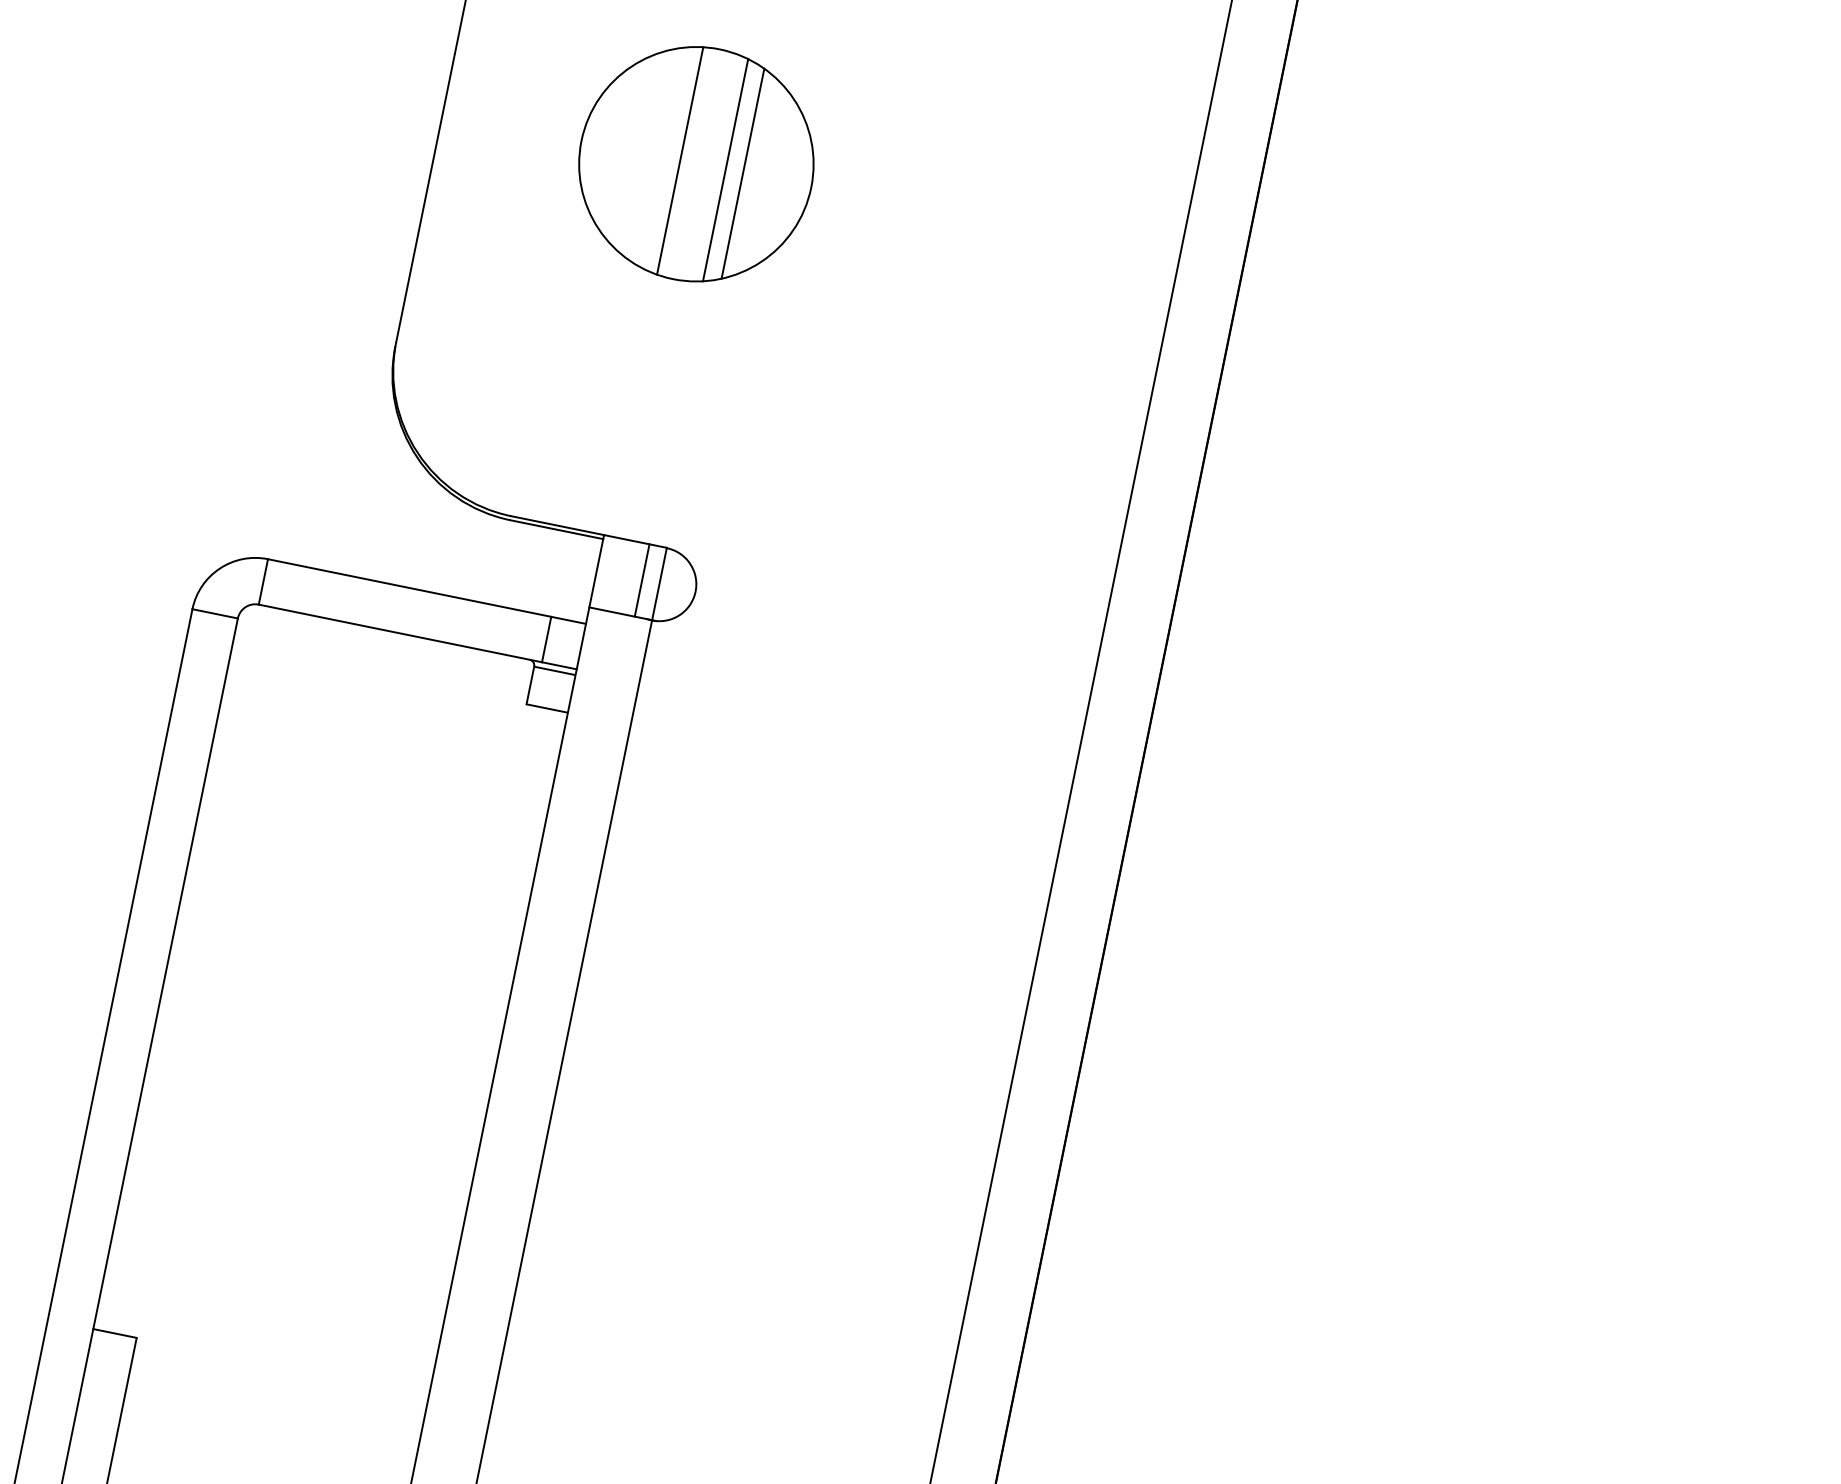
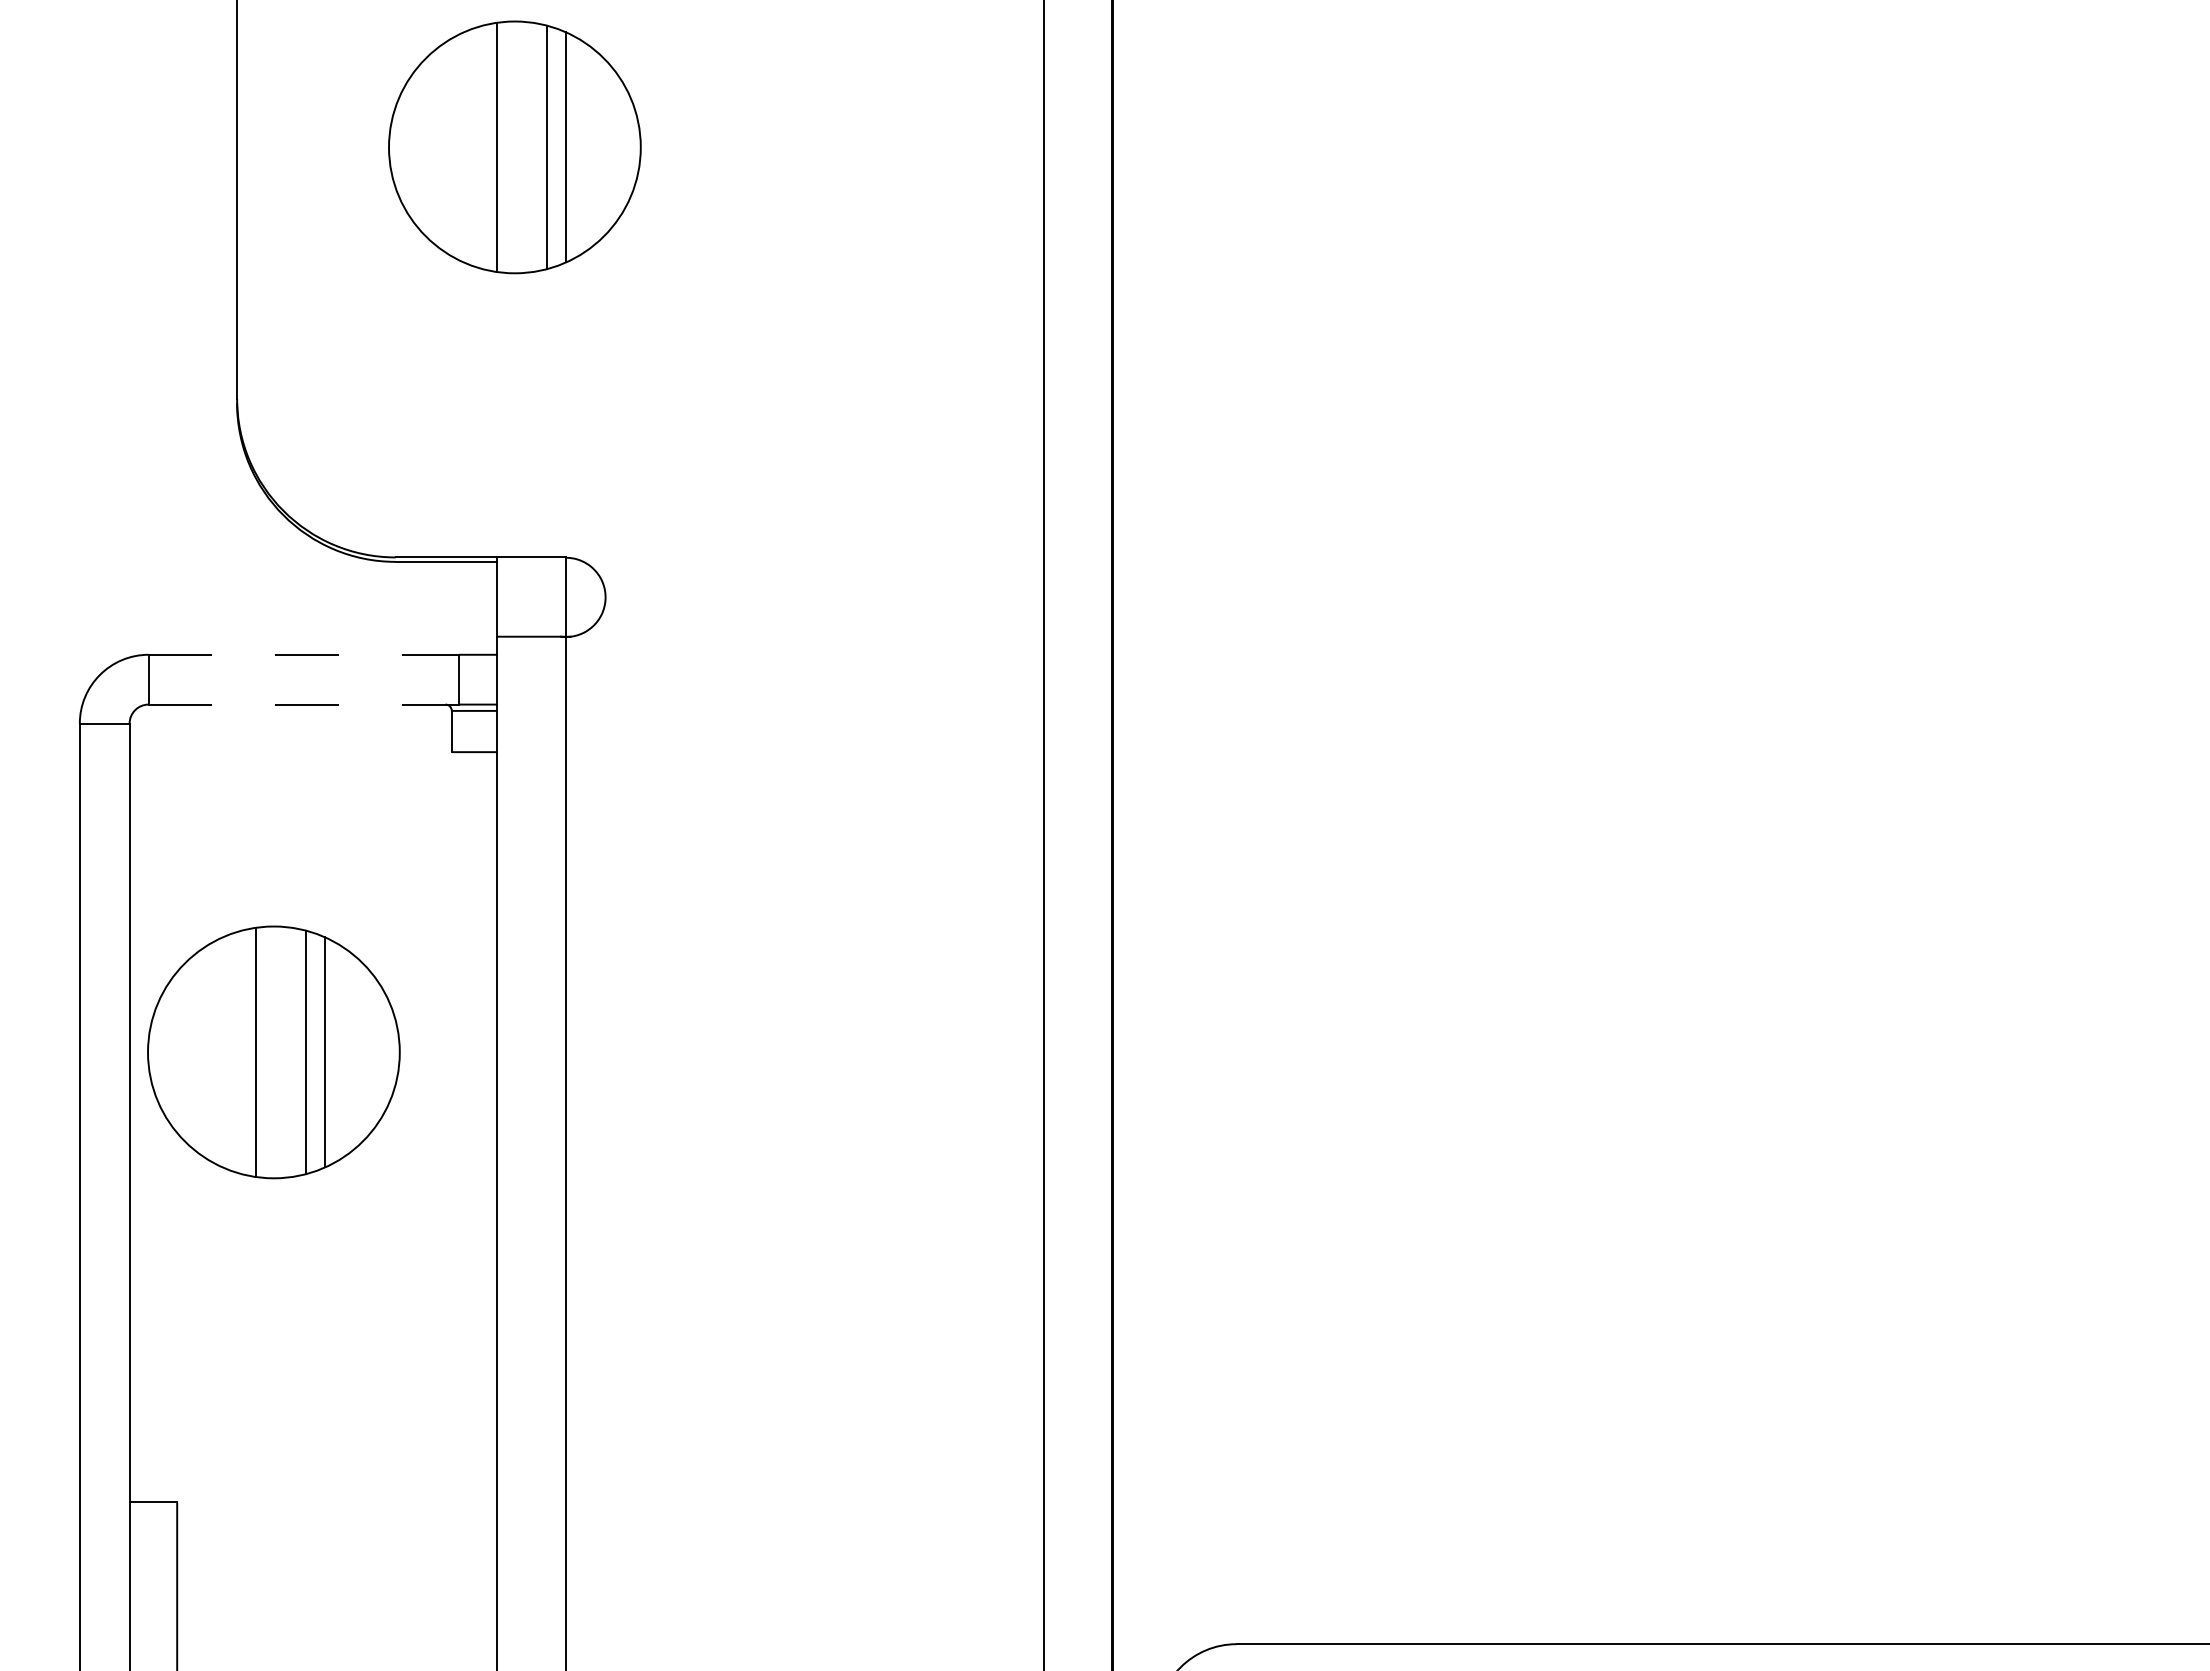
line: (641, 579) -> (546, 596), removed
line: (410, 587) -> (304, 654), solid -> dashed
line: (400, 633) -> (304, 704), solid -> dashed
part: (308, 945) -> (273, 1052), added

